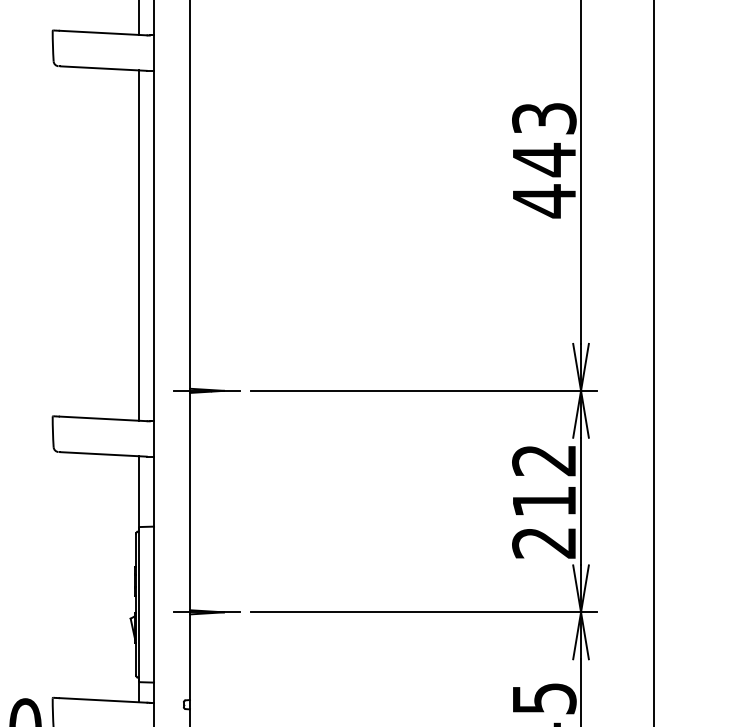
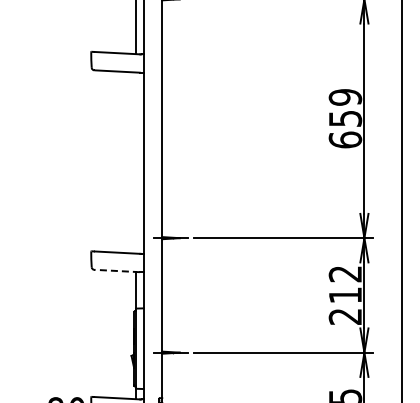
text: (544, 161) -> (345, 119), 443 -> 659
line: (138, 244) -> (135, 162), removed
line: (103, 455) -> (117, 271), solid -> dashed

